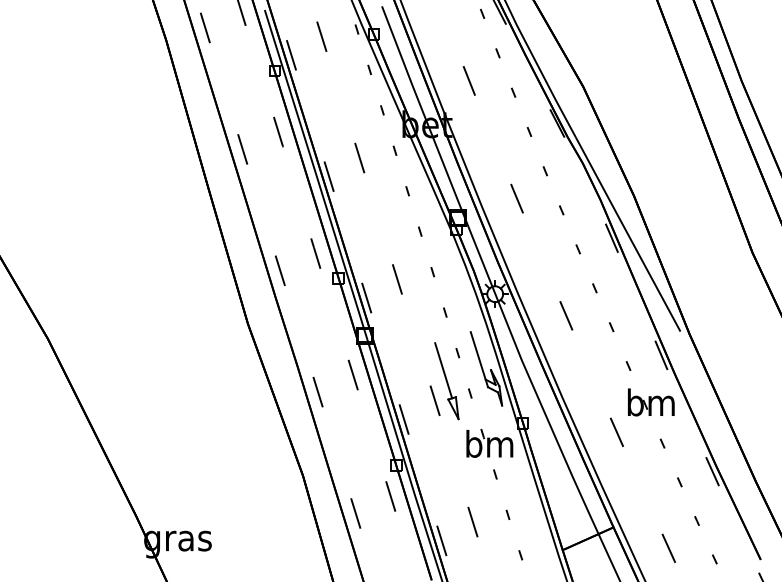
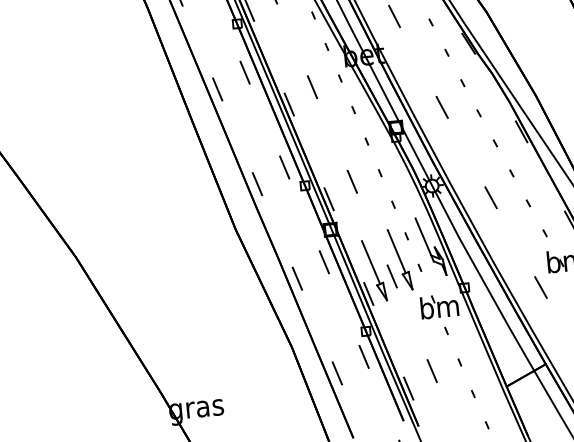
part: (413, 391) -> (374, 270), added

